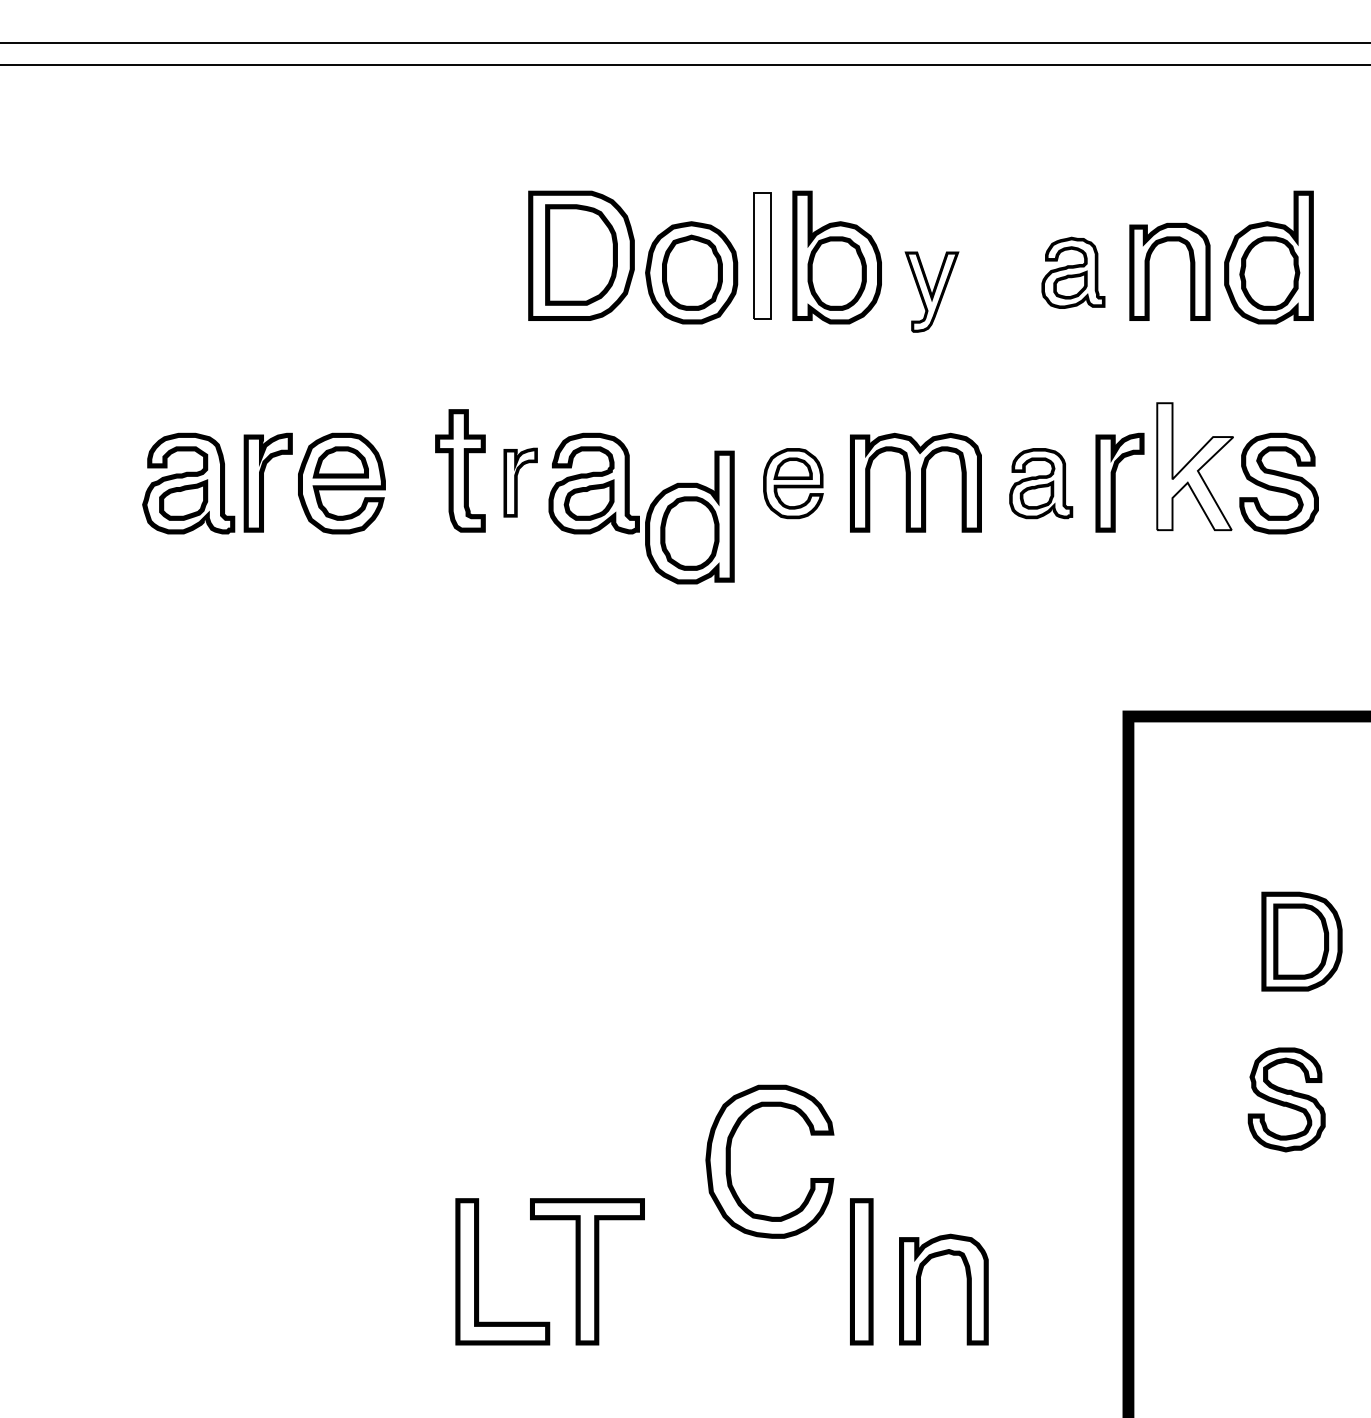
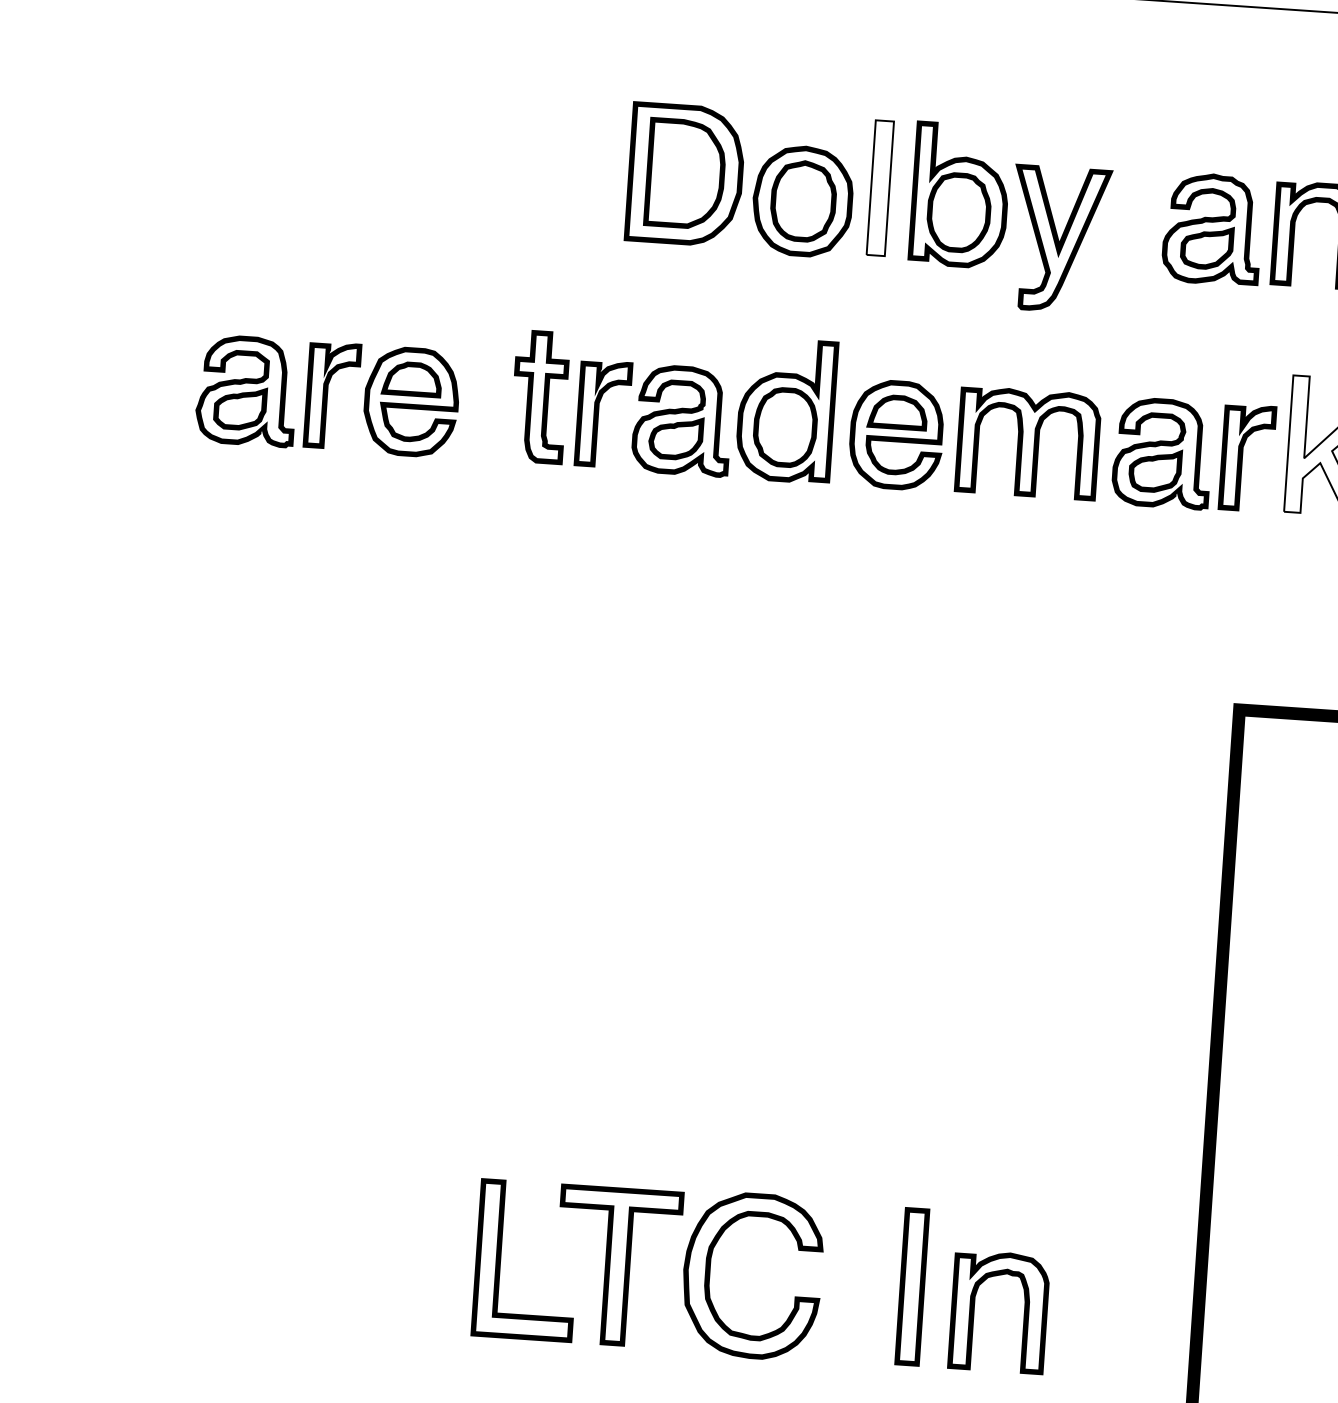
part: (1073, 272) -> (1212, 228), size x1.43
part: (931, 291) -> (1059, 238), size x1.67
part: (520, 482) -> (603, 413), size x1.43
part: (793, 483) -> (896, 435), size x1.43
part: (1040, 483) -> (1162, 453), size x1.43
part: (689, 517) -> (786, 410), moved
part: (730, 1161) -> (710, 1272), moved

